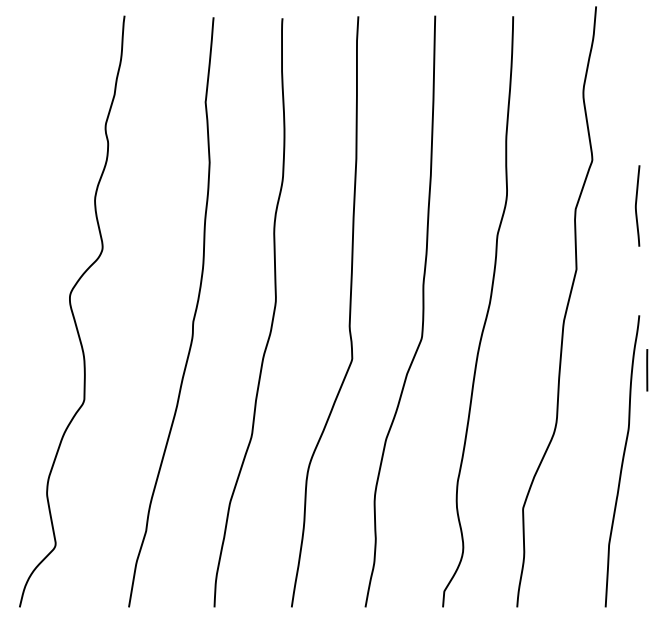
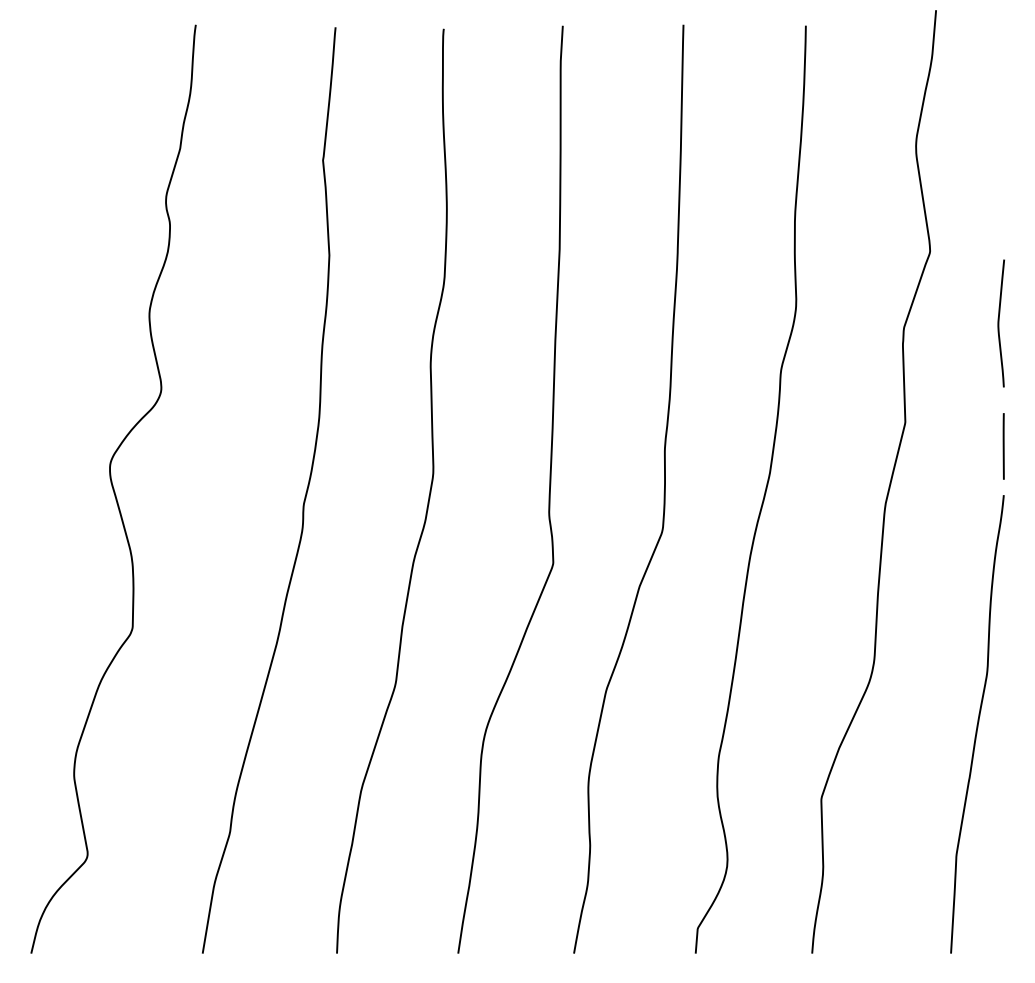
line: (647, 370) -> (1004, 446), moved

